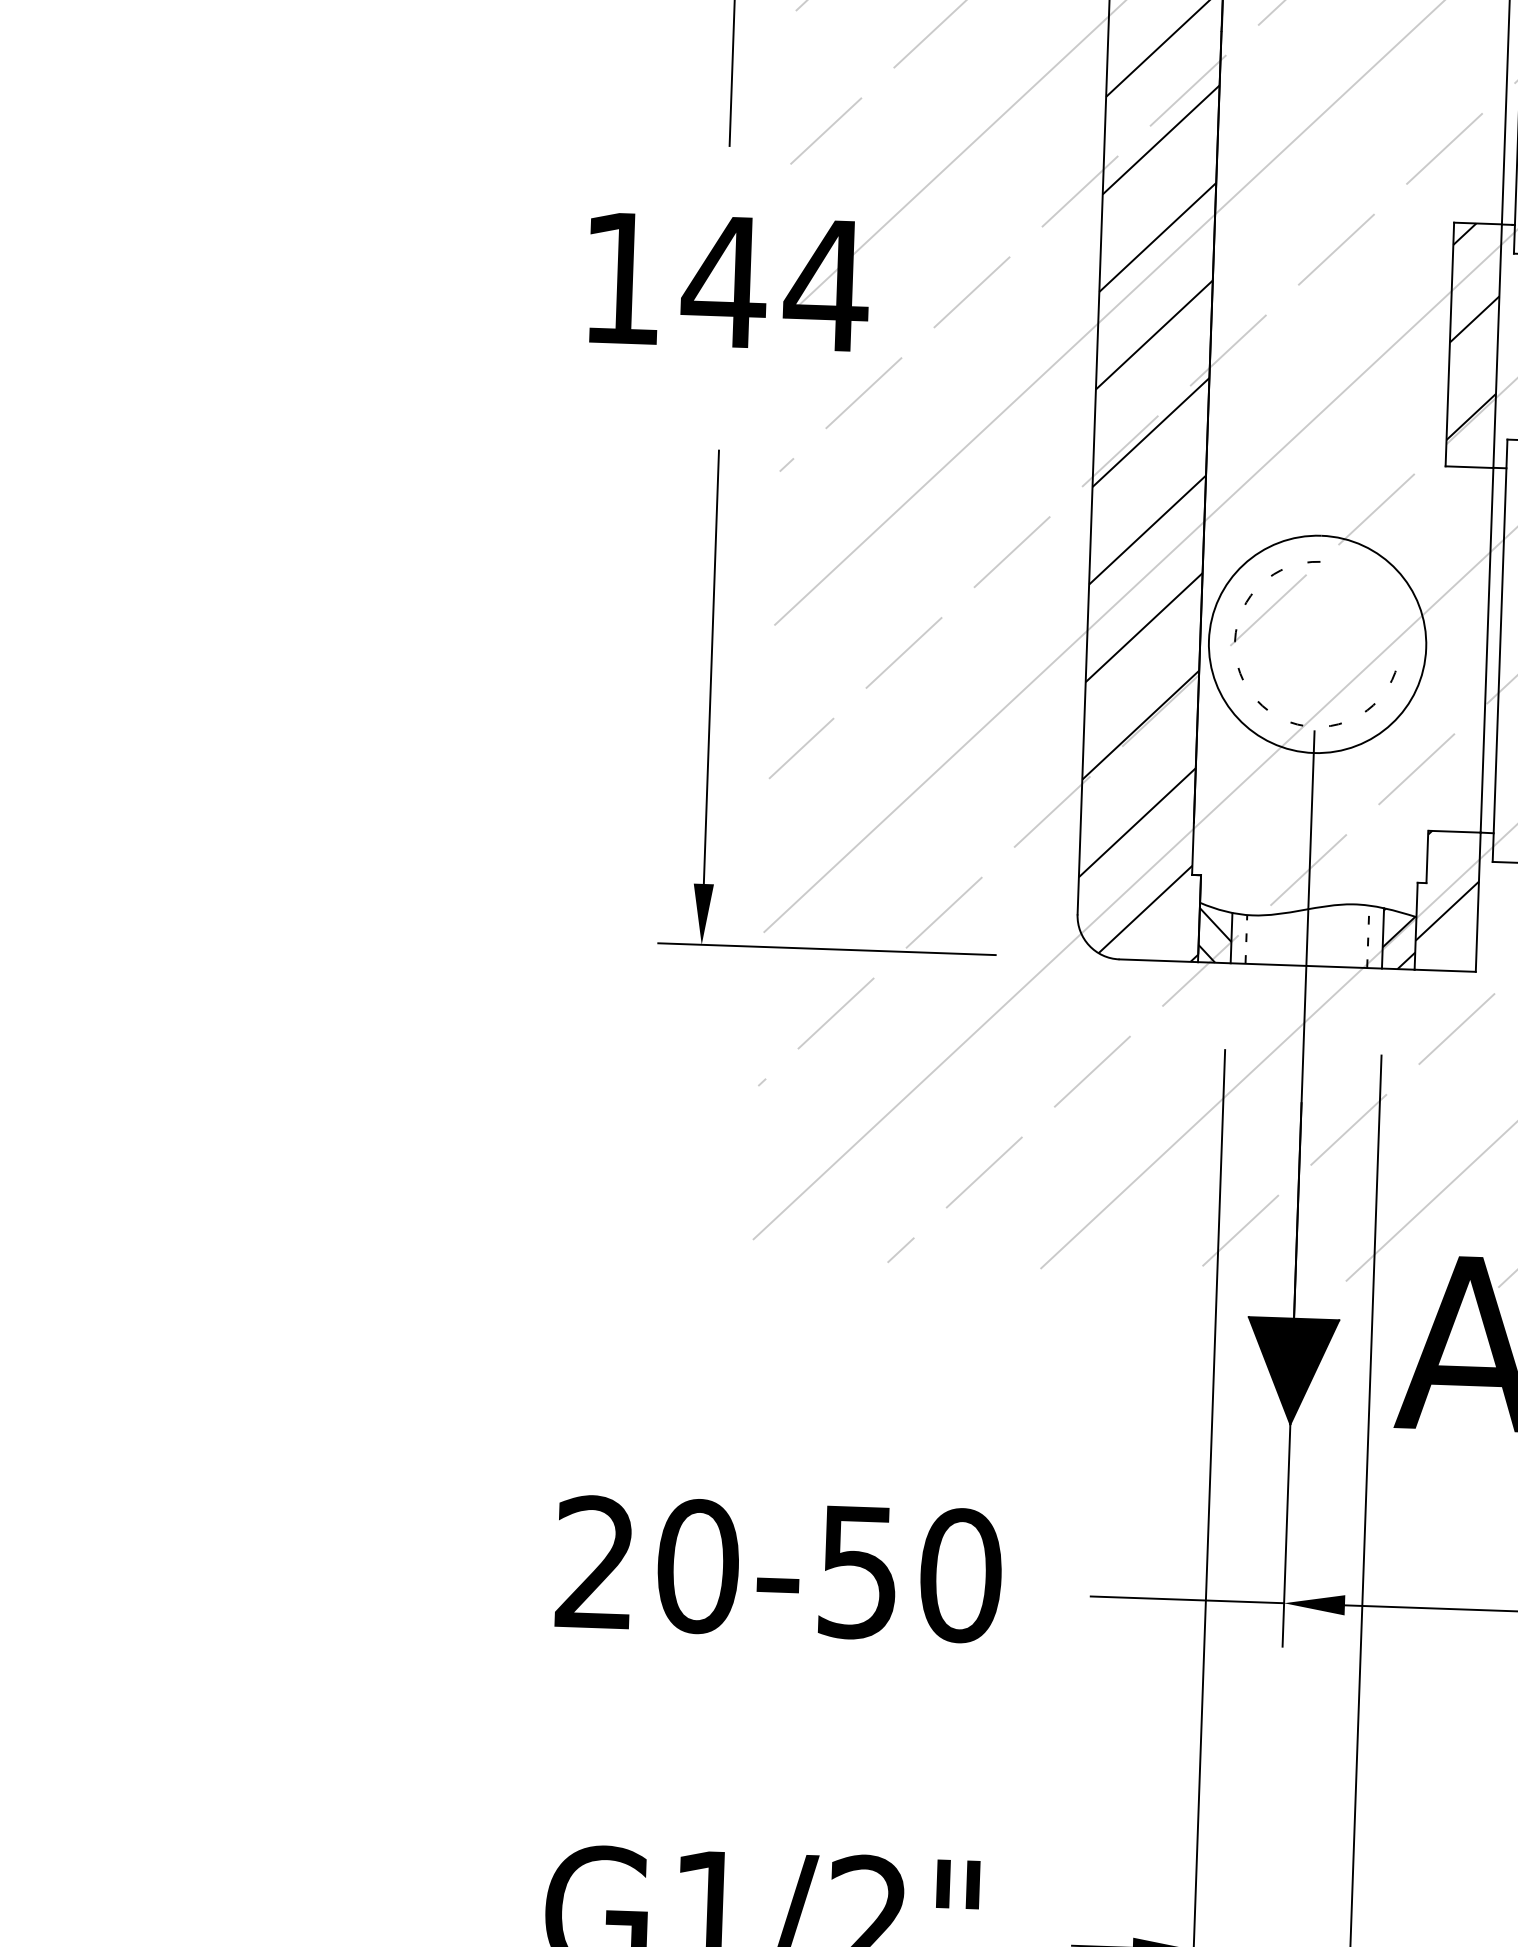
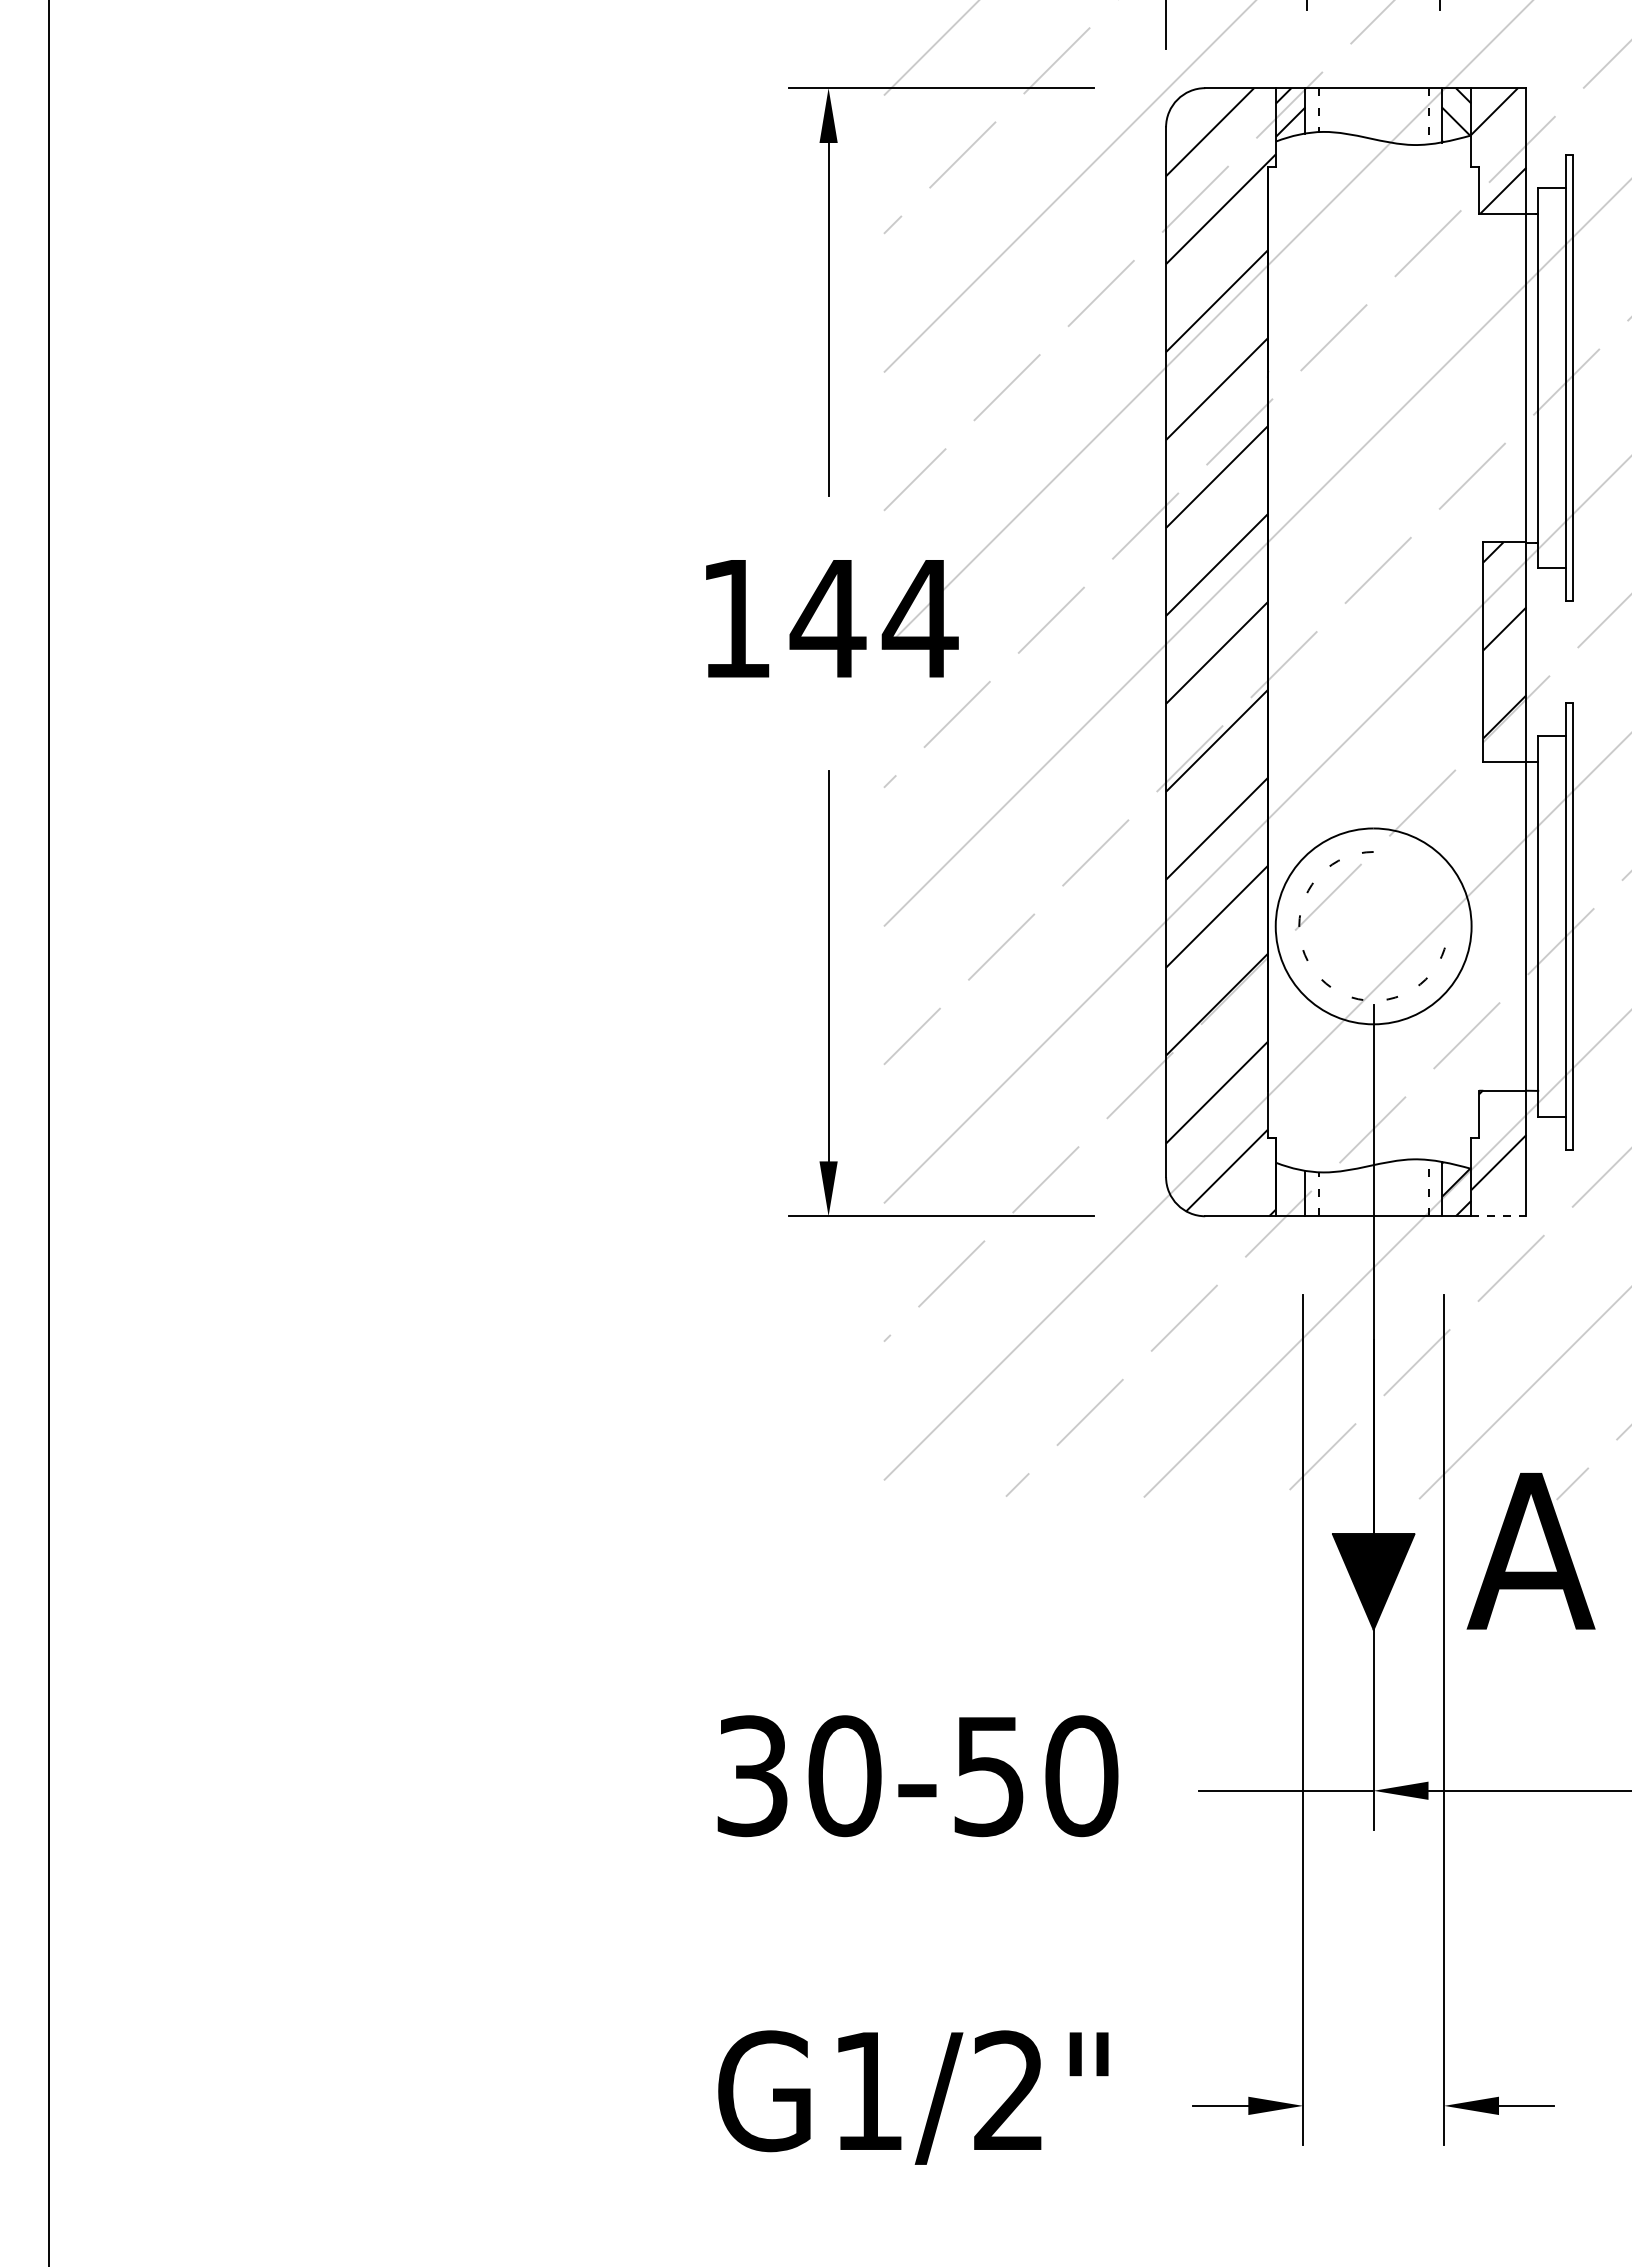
hatch: (1215, 935) -> (1290, 1191), removed
line: (1444, 971) -> (1498, 1216), solid -> dashed
text: (595, 1563) -> (752, 1776), 20-50 -> 30-50

